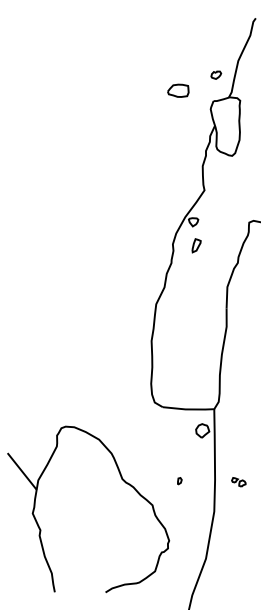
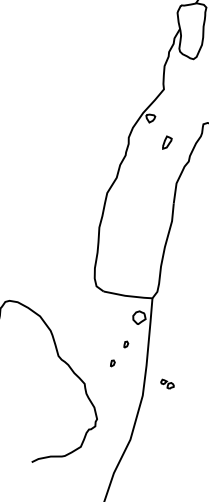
part: (196, 245) -> (167, 142), moved
part: (191, 460) -> (125, 344), added
part: (238, 482) -> (167, 384), moved

